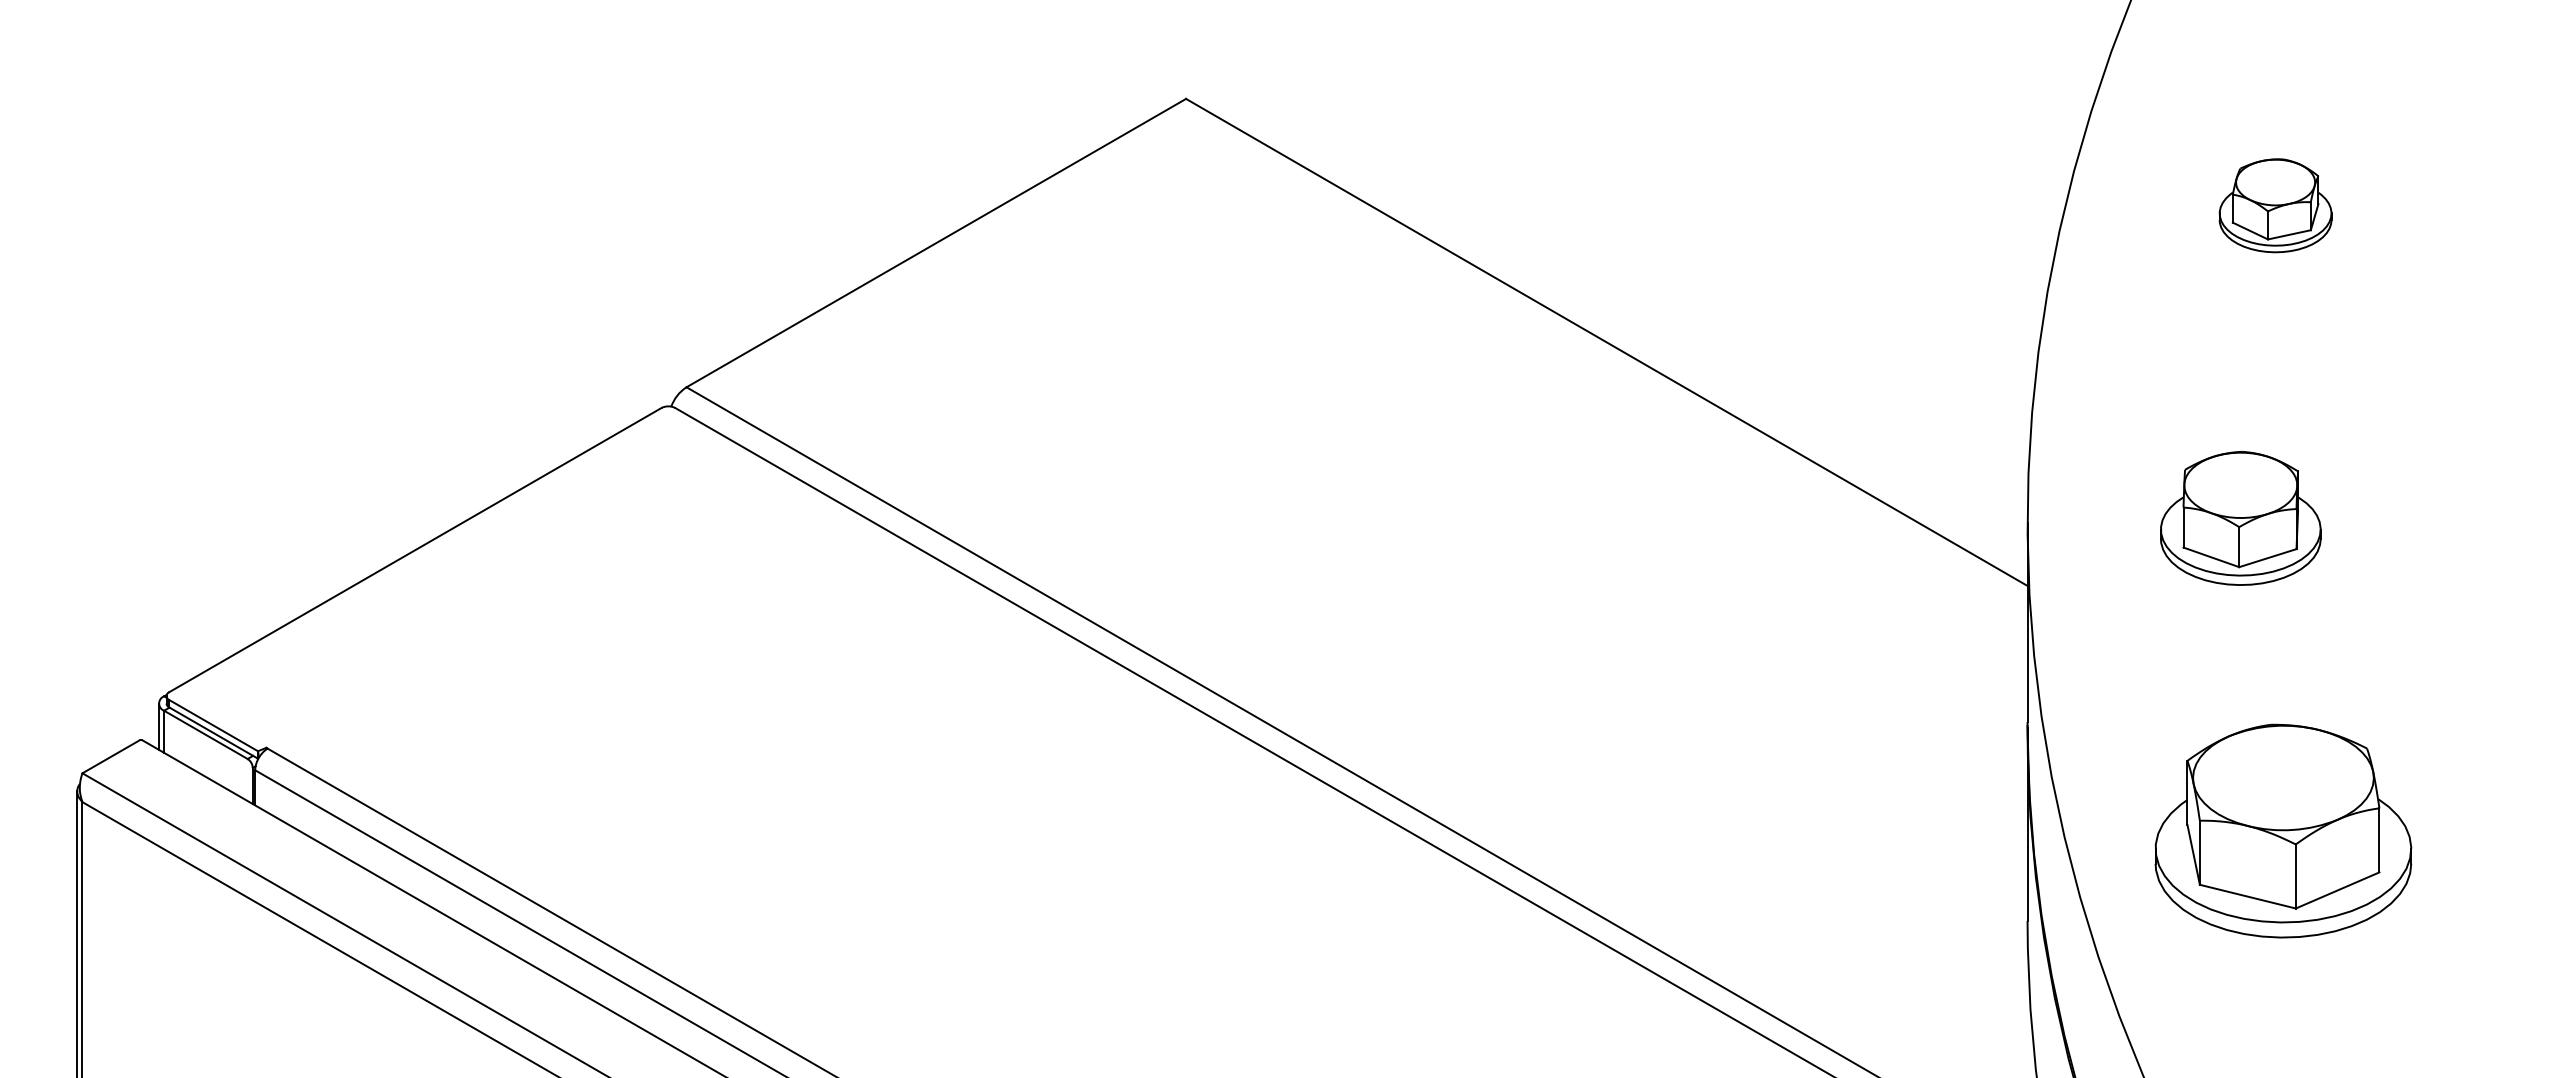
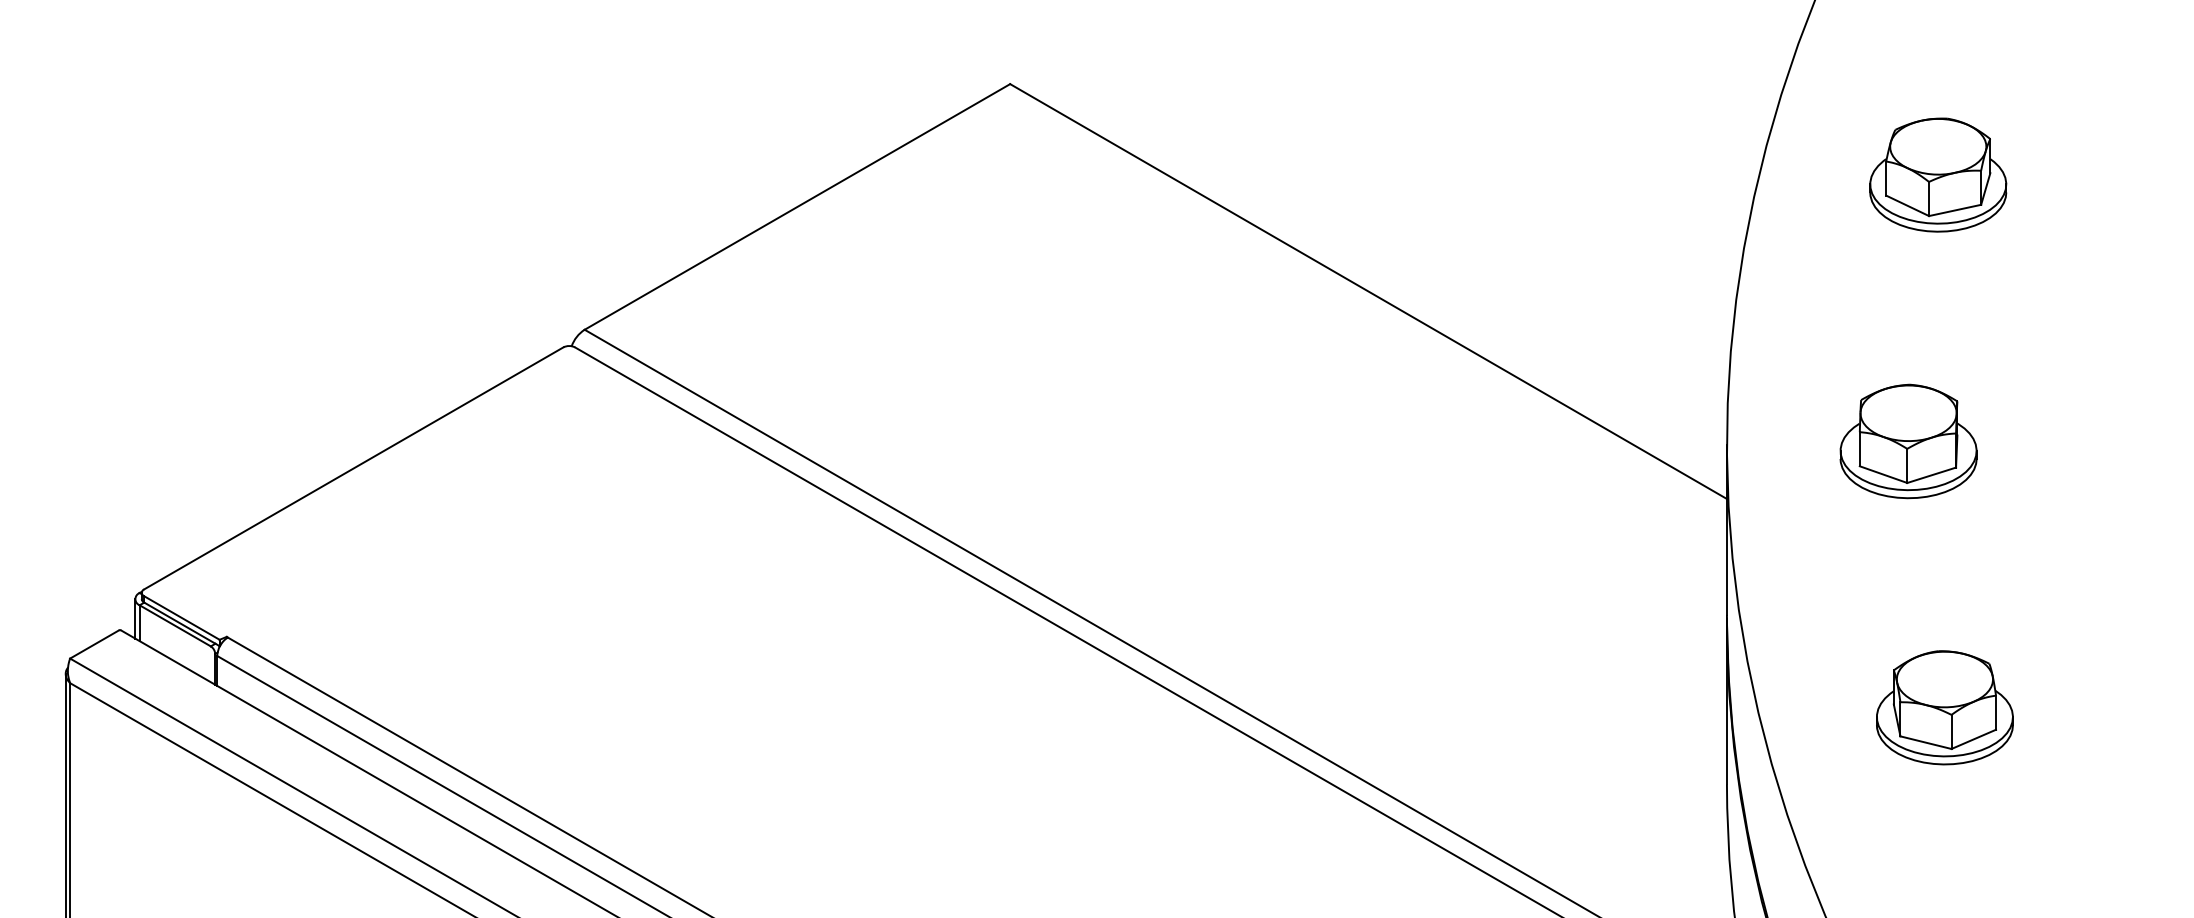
part: (2275, 205) -> (1938, 174), size x1.43
part: (2283, 830) -> (1944, 707), size x0.62

